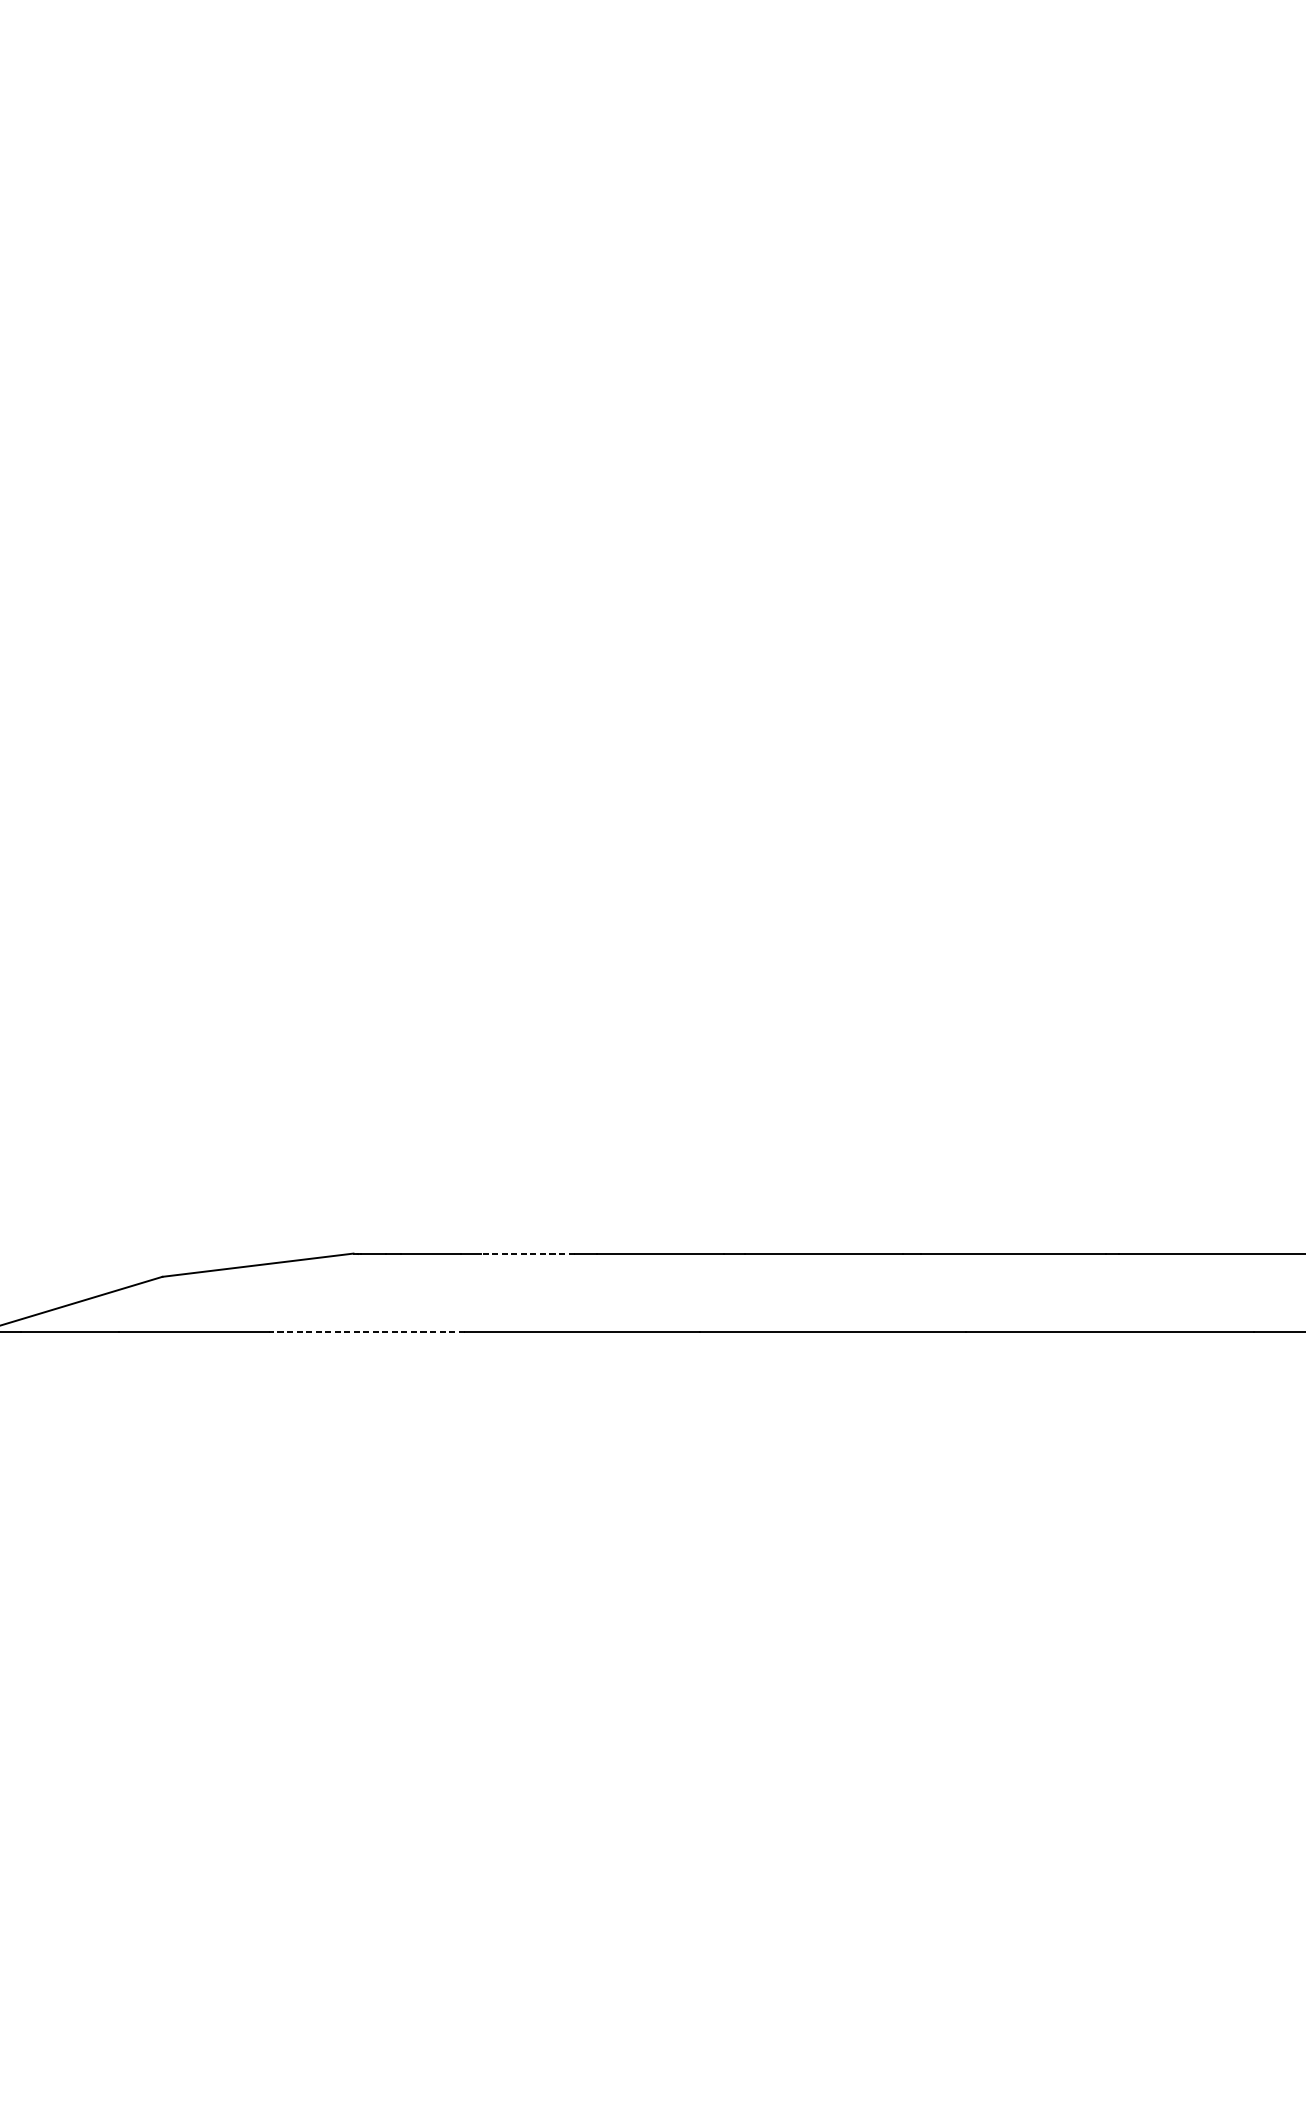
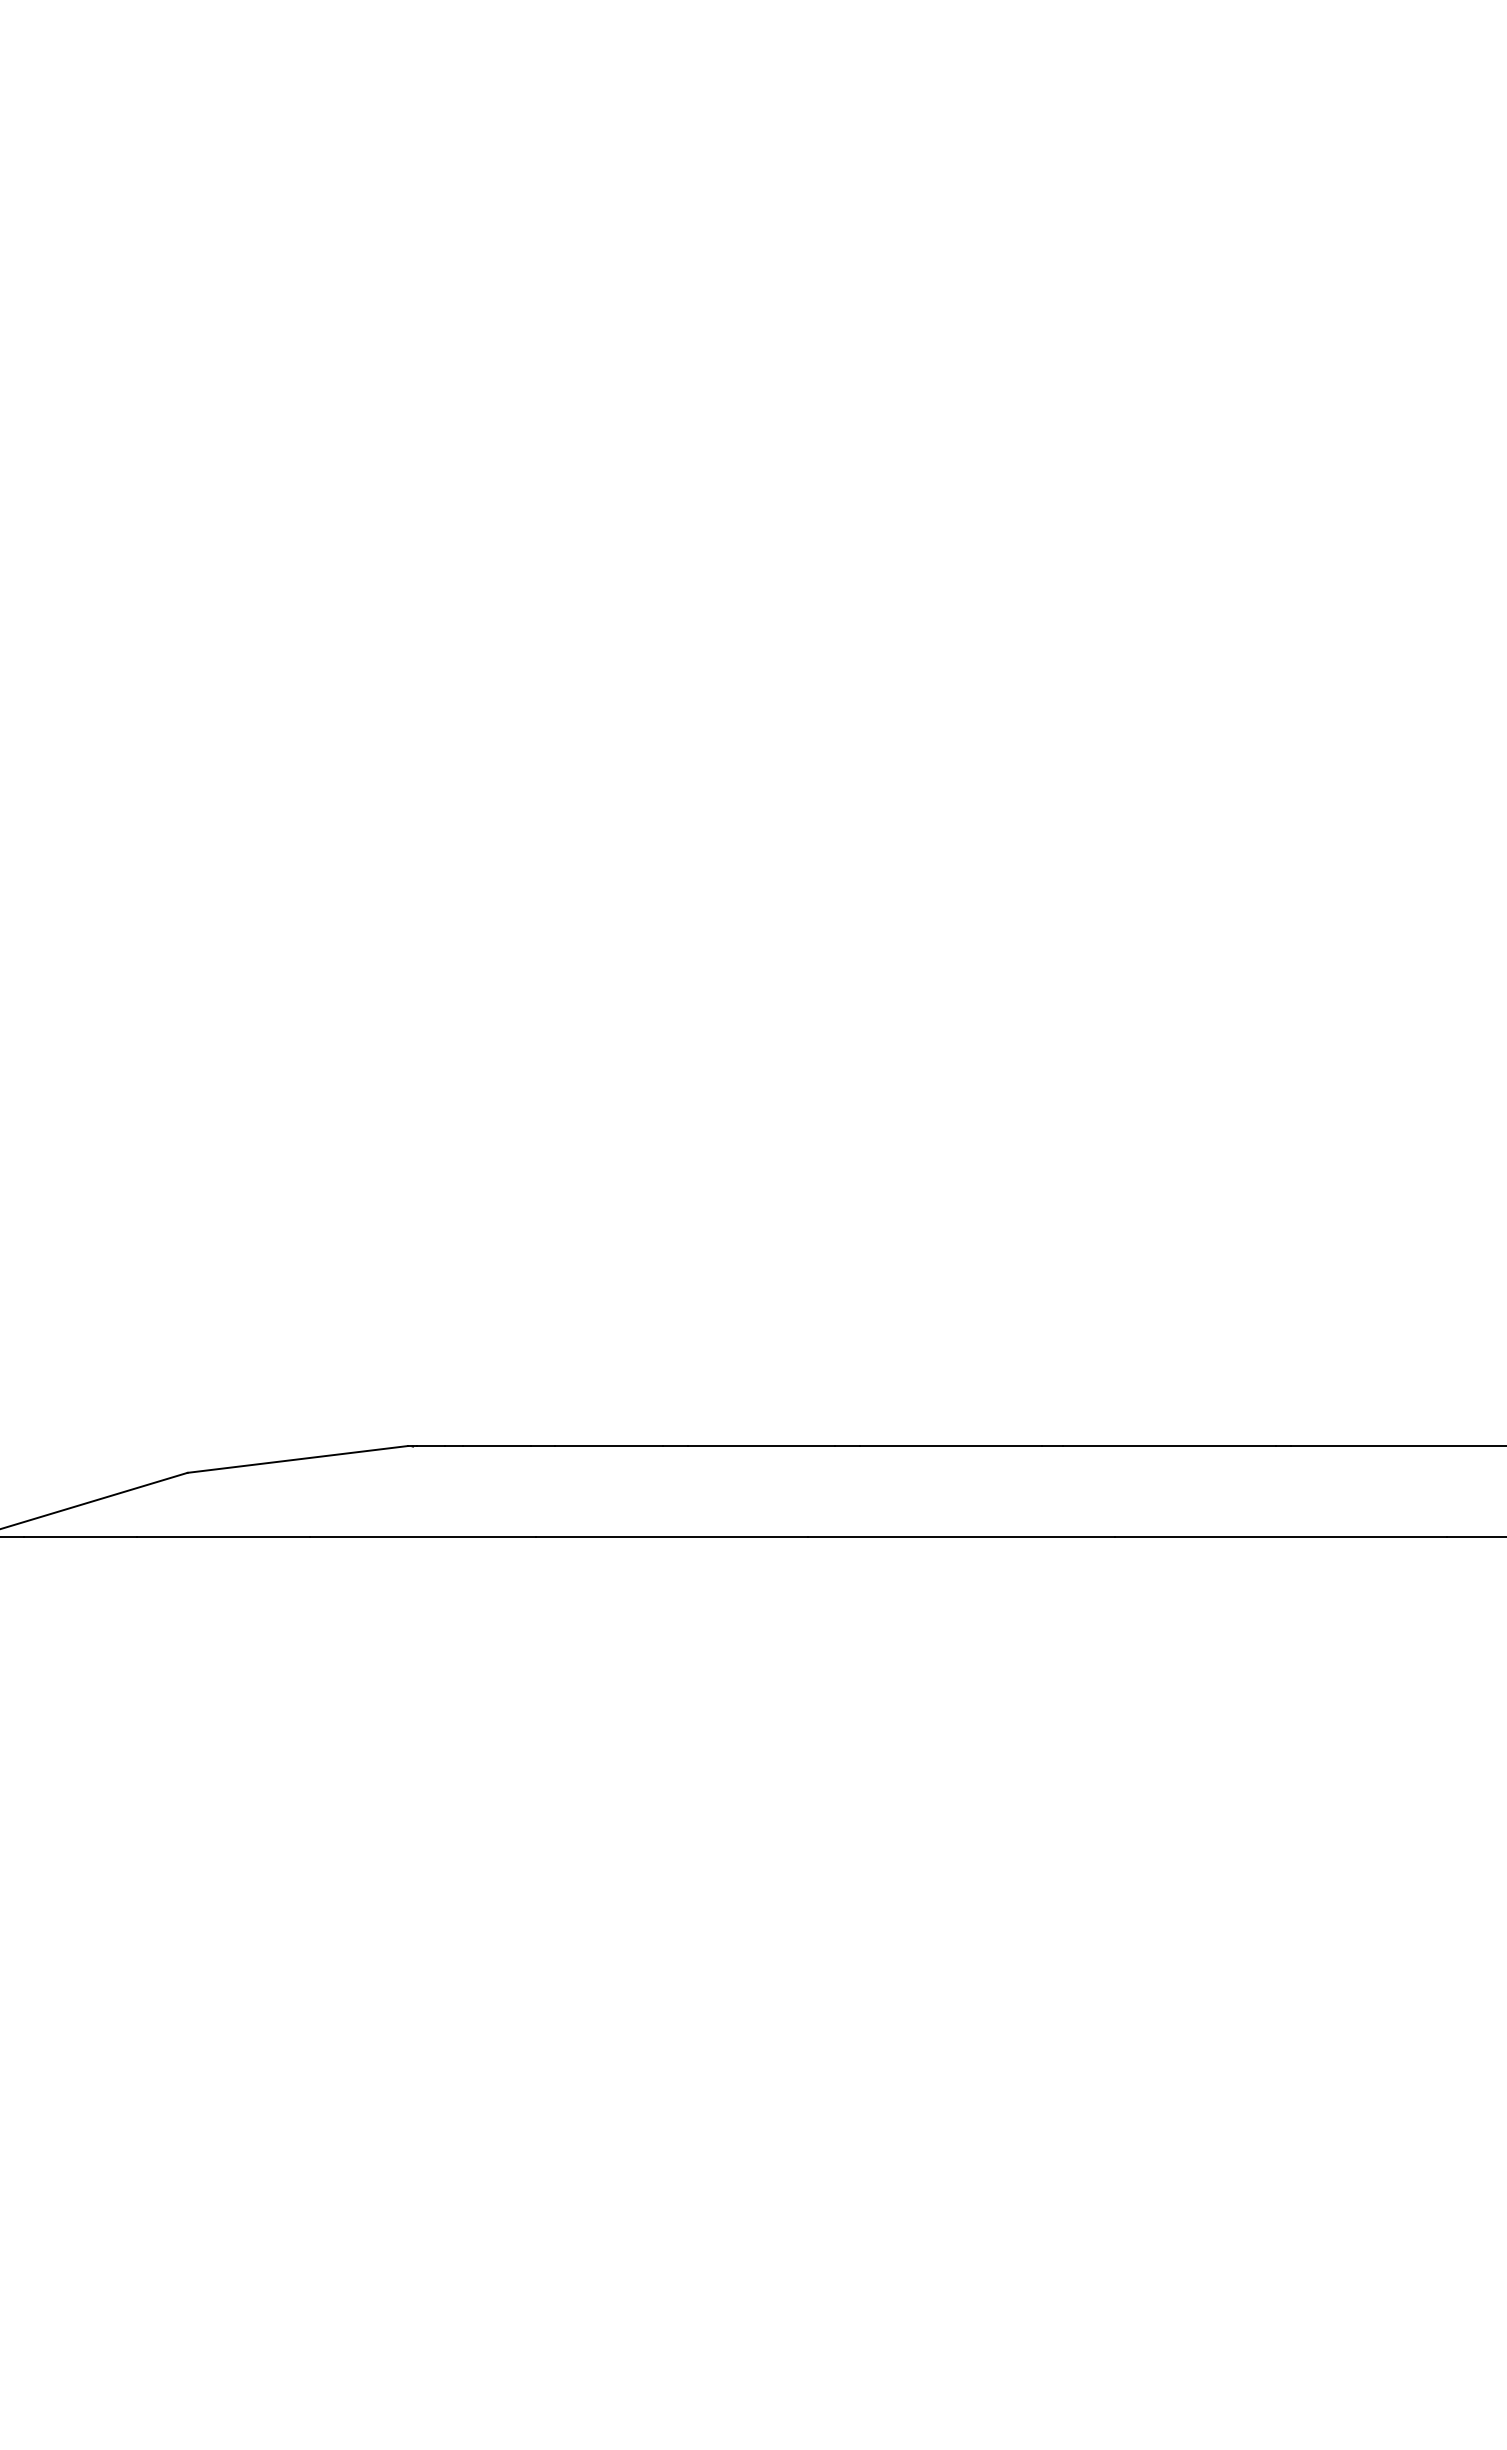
line: (527, 1253) -> (608, 1446), dashed -> solid
line: (366, 1332) -> (422, 1536), dashed -> solid

